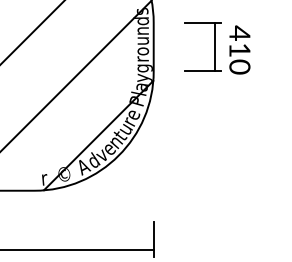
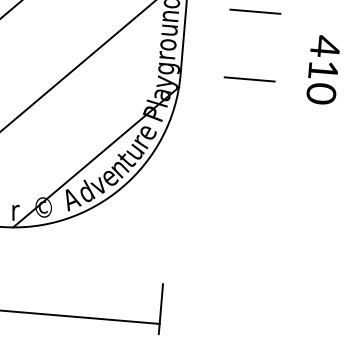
line: (214, 46) -> (268, 46), removed
text: (239, 49) -> (322, 69), moved

